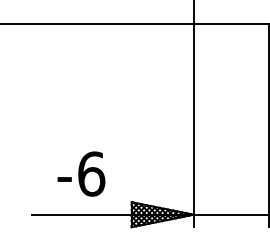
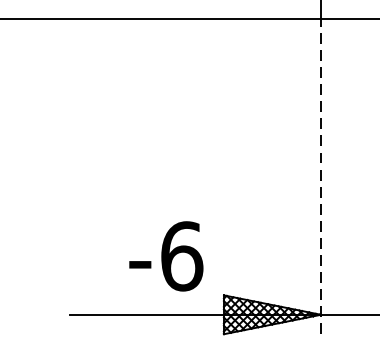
line: (194, 125) -> (321, 176), solid -> dashed
text: (81, 173) -> (166, 255), moved

